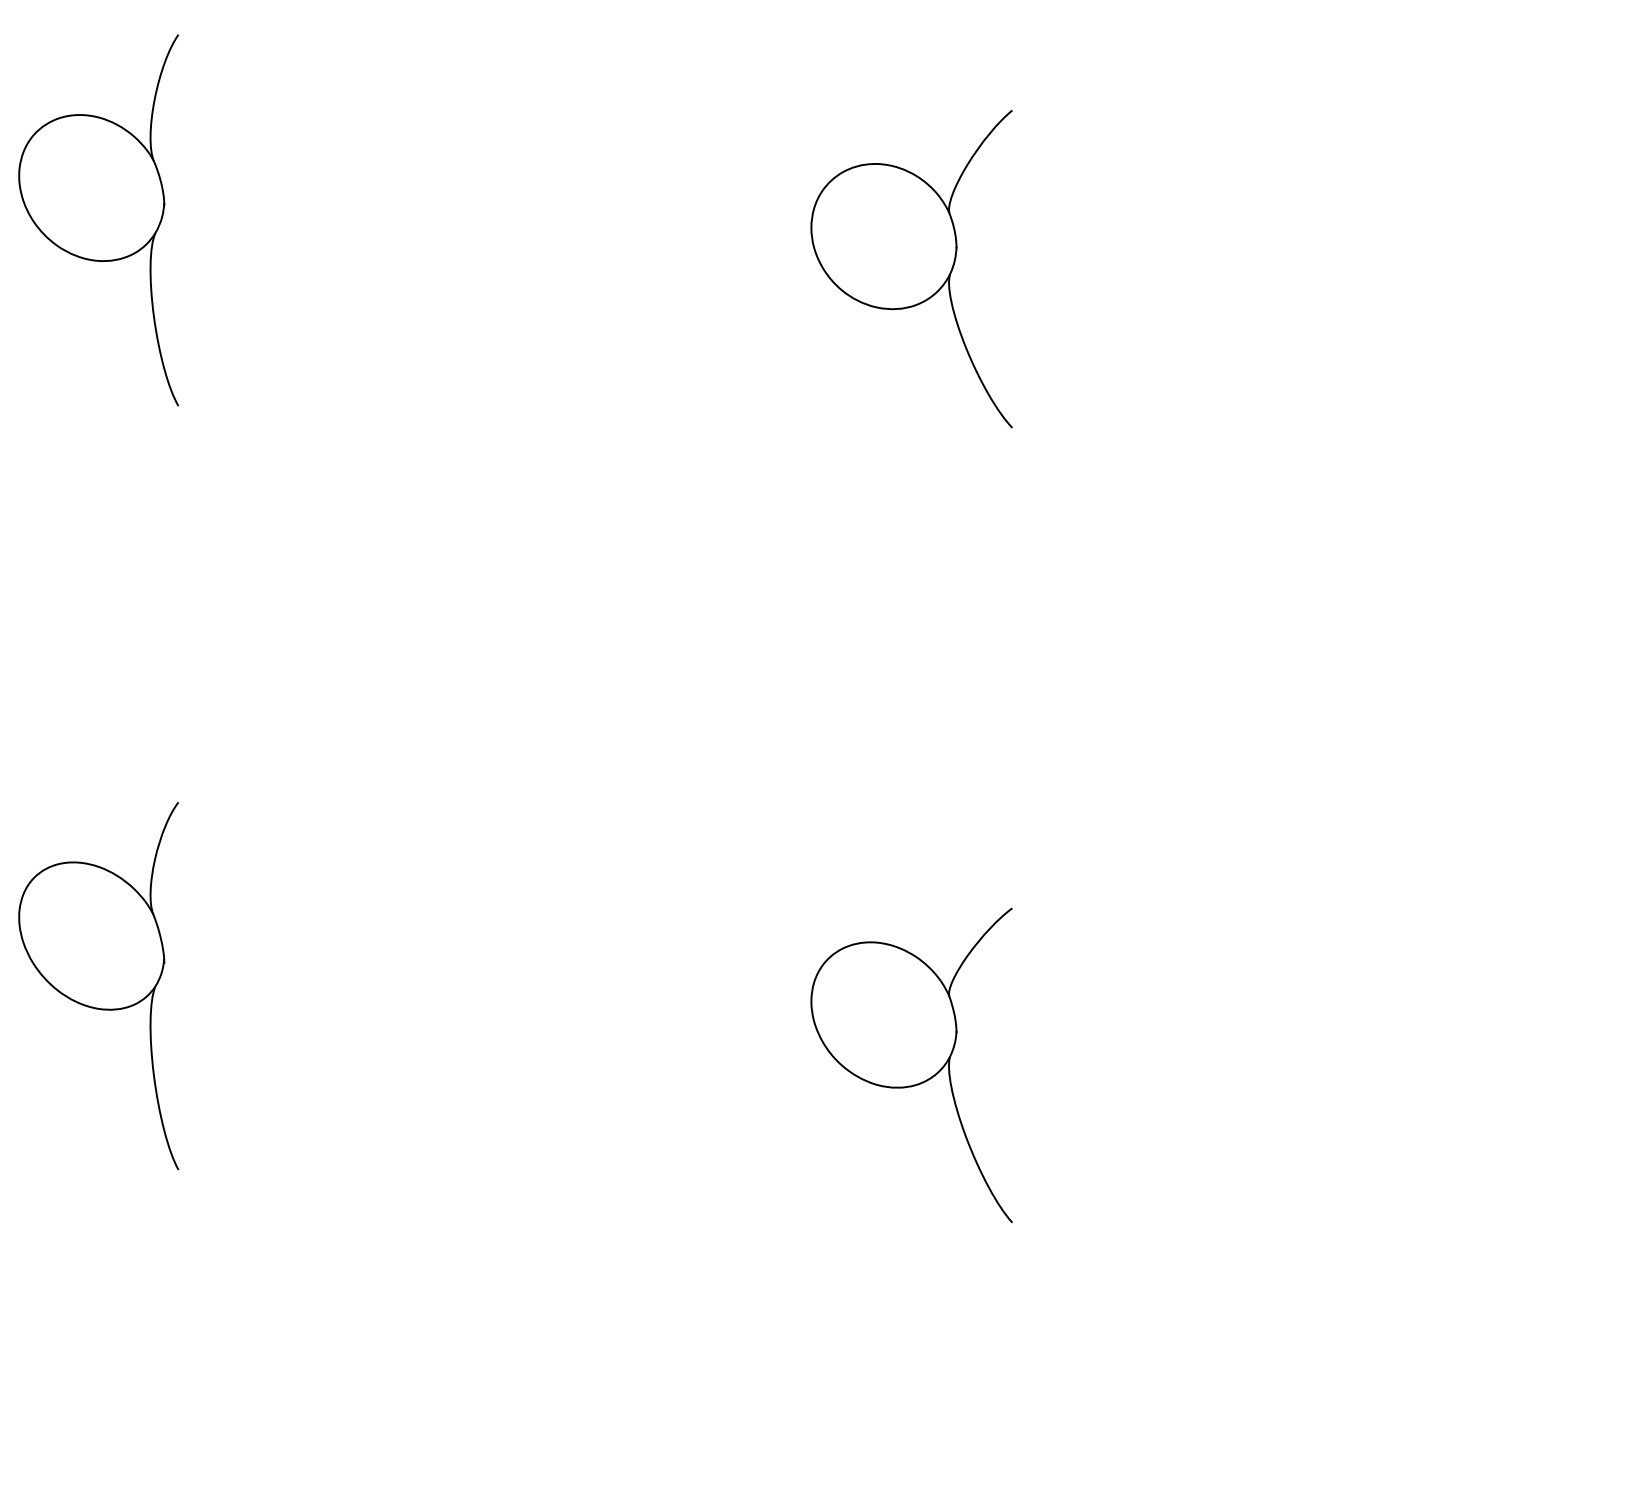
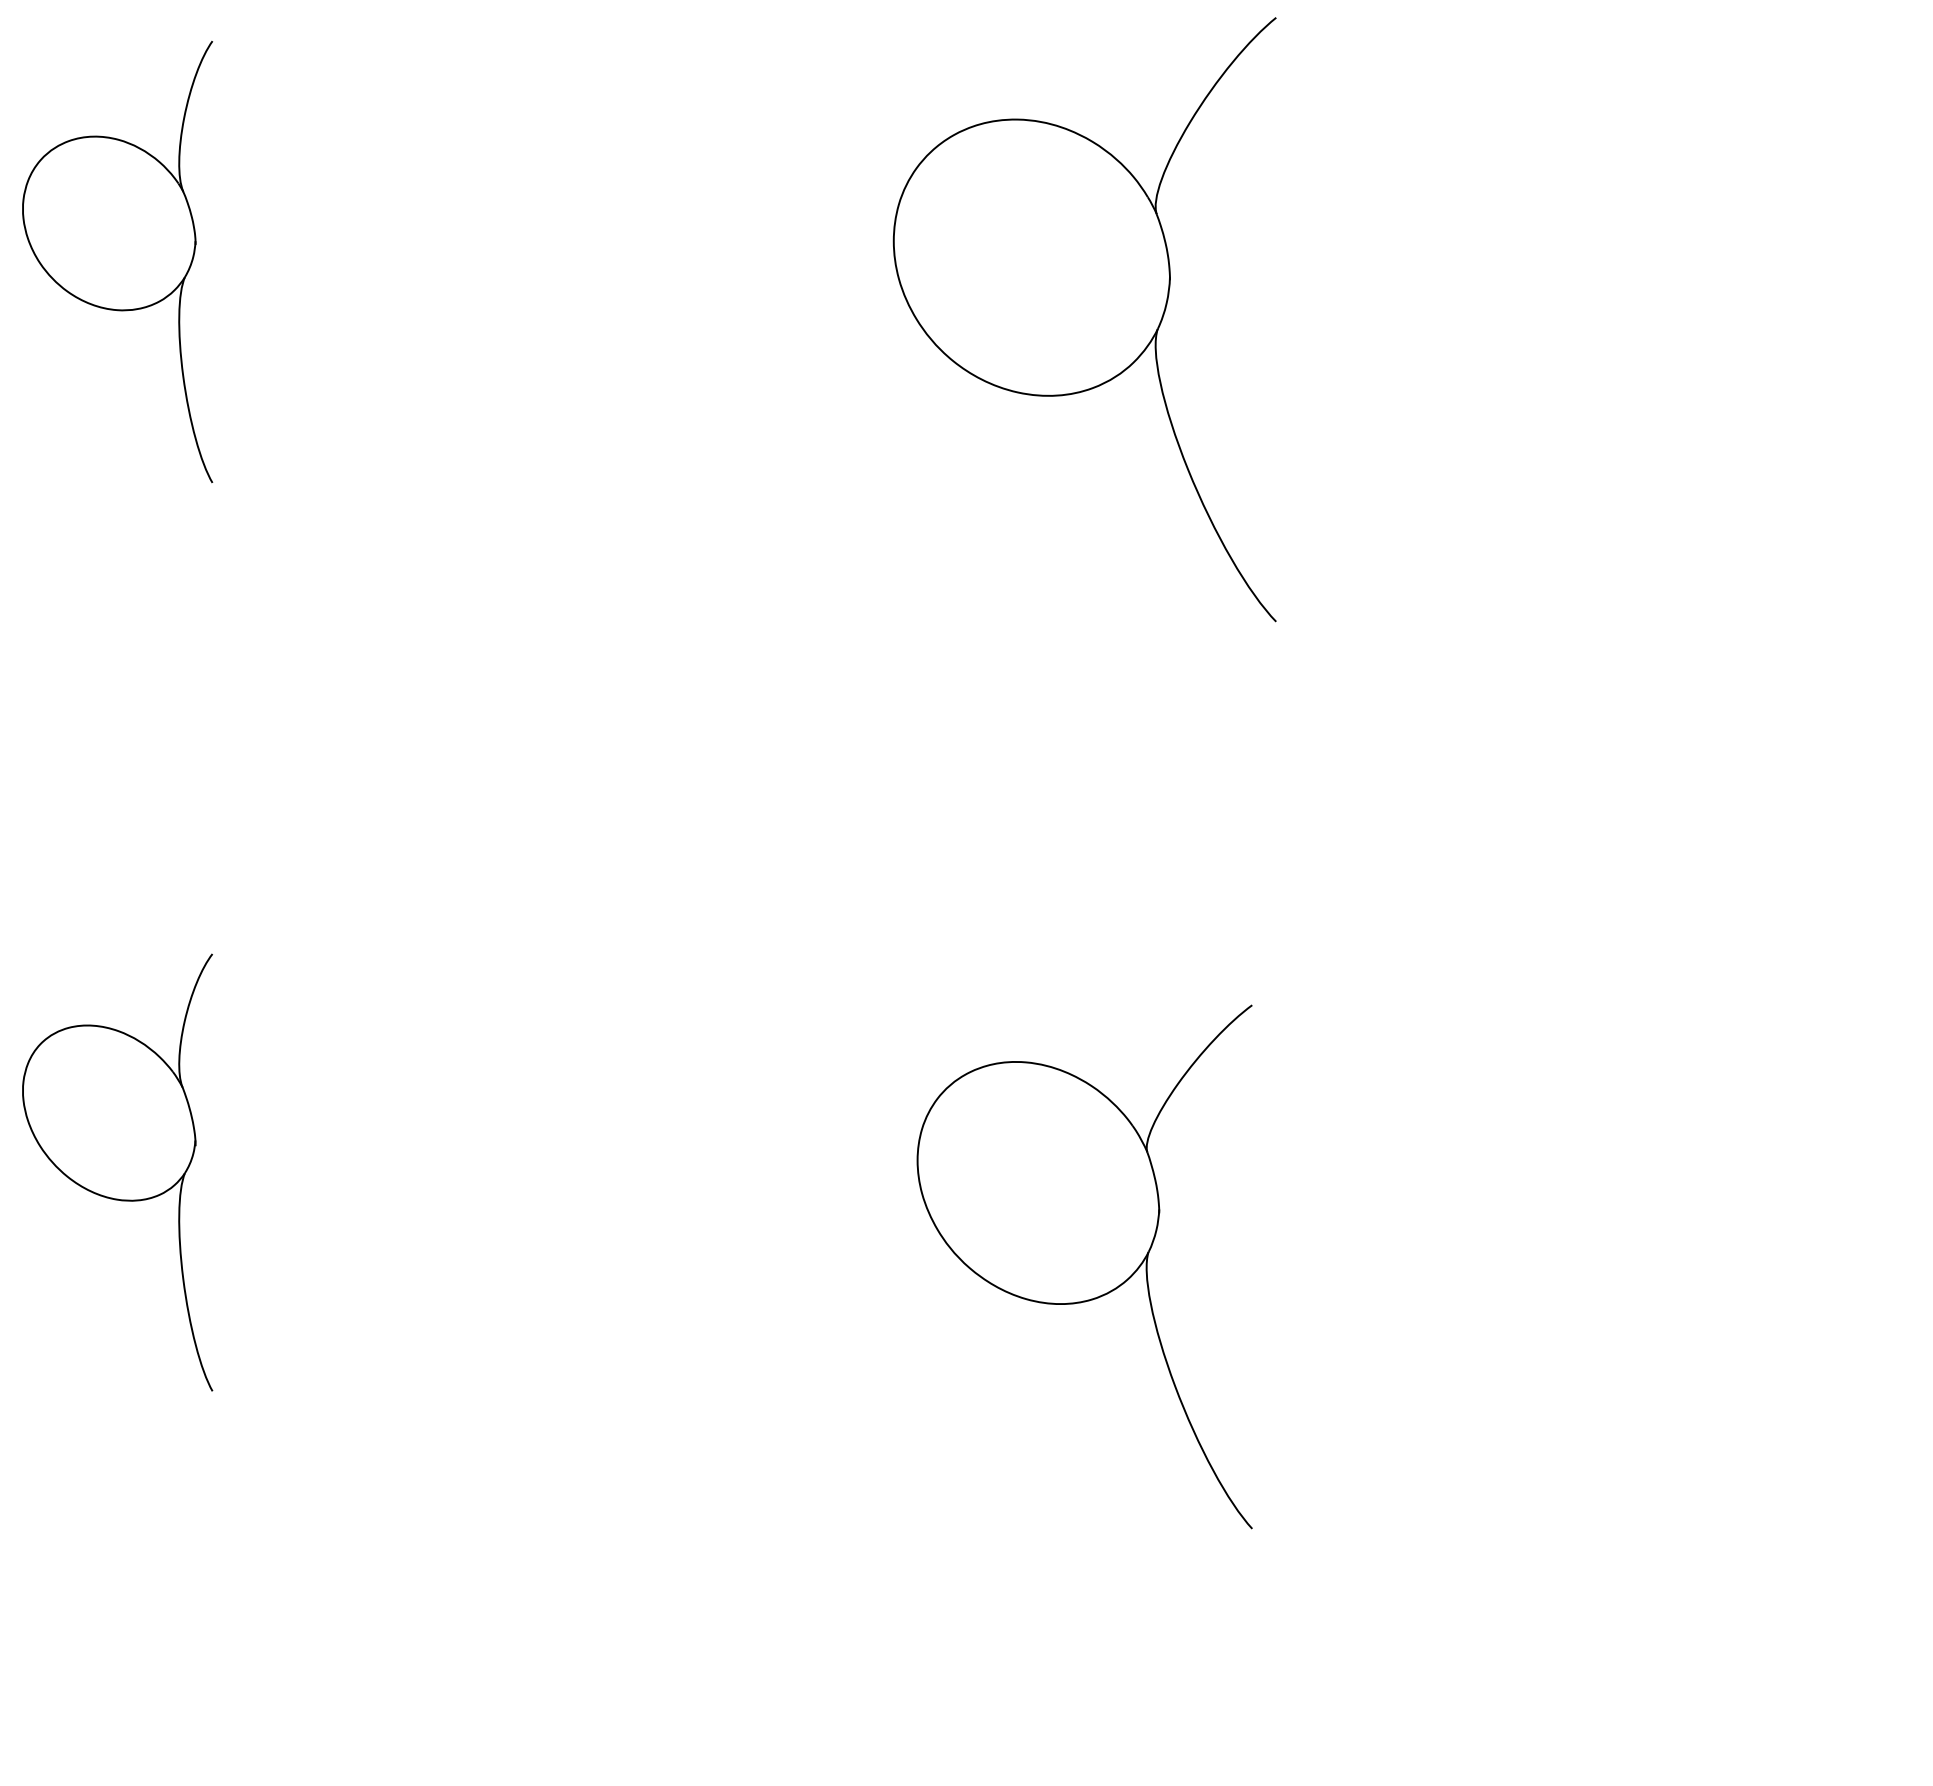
part: (911, 269) -> (1084, 320), size x1.6
part: (911, 1065) -> (1084, 1267), size x1.4

